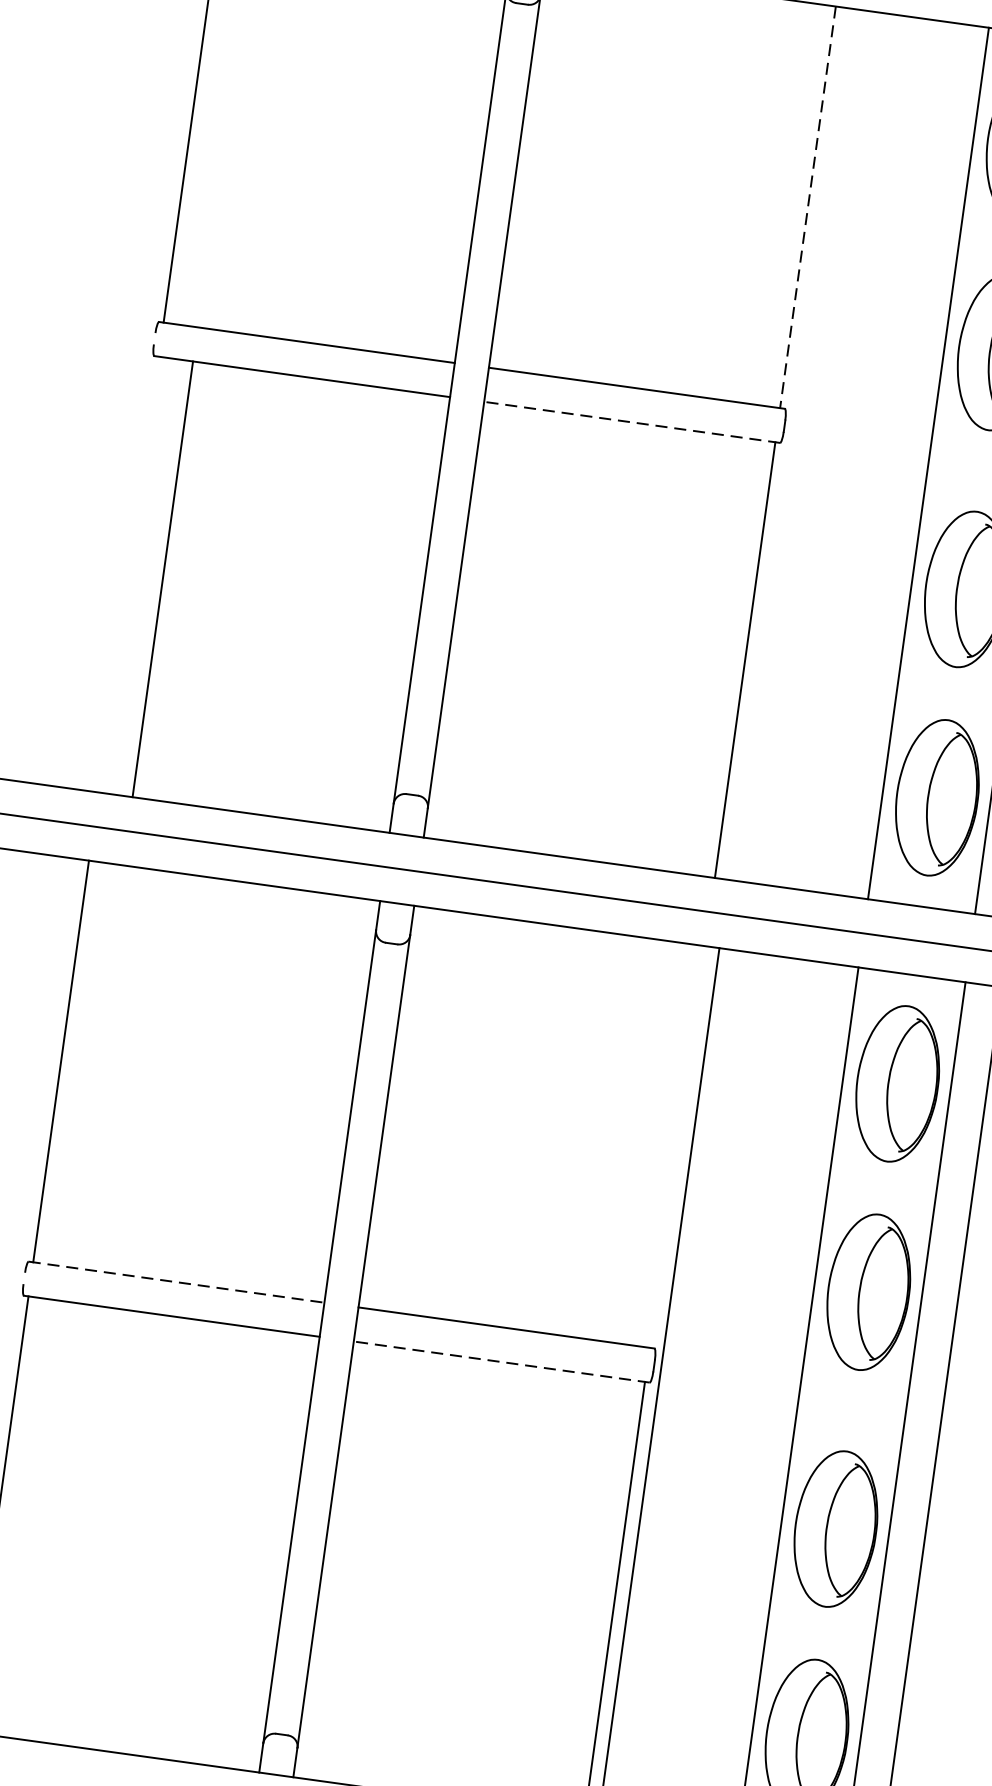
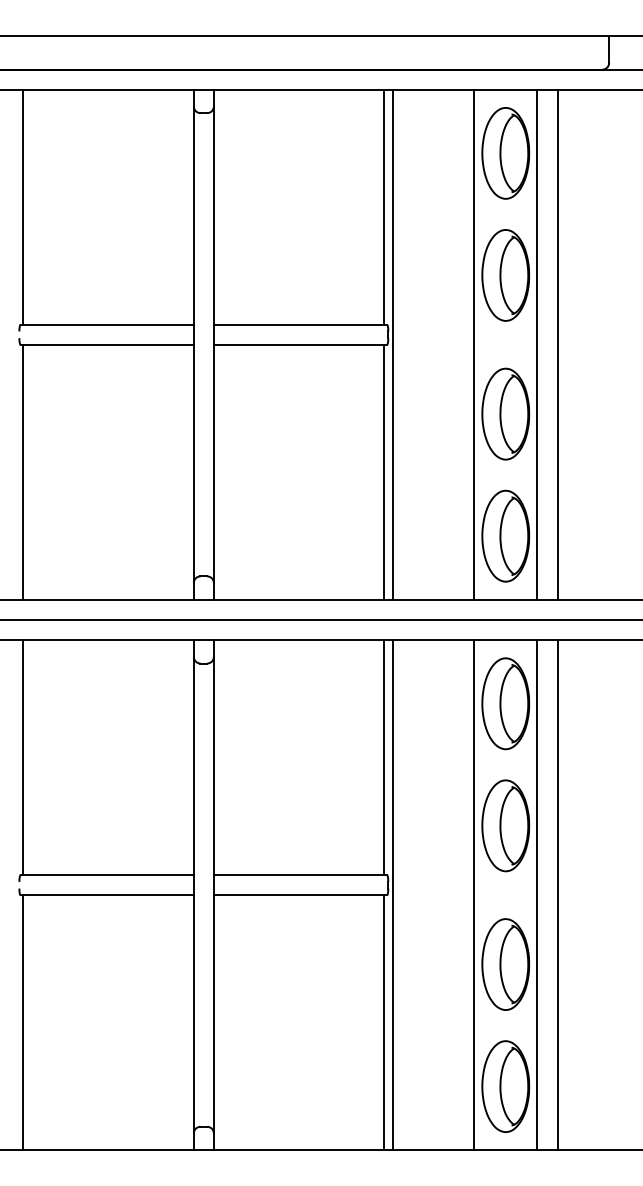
line: (808, 207) -> (384, 207), dashed -> solid
line: (632, 421) -> (300, 344), dashed -> solid
line: (789, 443) -> (392, 344), added
line: (163, 579) -> (23, 472), moved
line: (677, 1146) -> (384, 757), added
line: (177, 1282) -> (107, 875), dashed -> solid
line: (501, 1362) -> (300, 895), dashed -> solid

